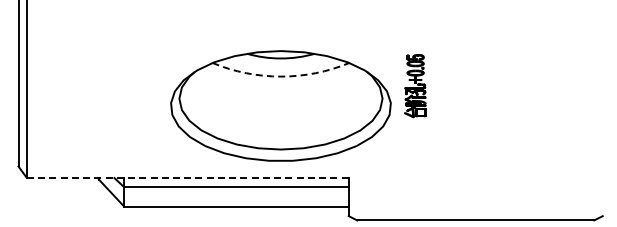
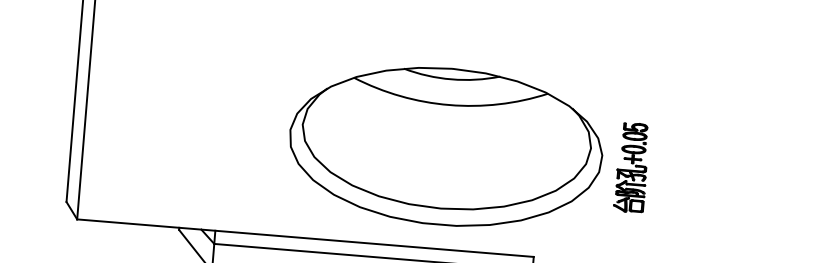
arc: (280, 76) -> (448, 104), dashed -> solid
part: (415, 86) -> (632, 168), moved
line: (187, 178) -> (304, 238), dashed -> solid

